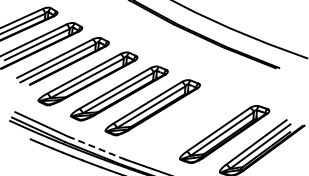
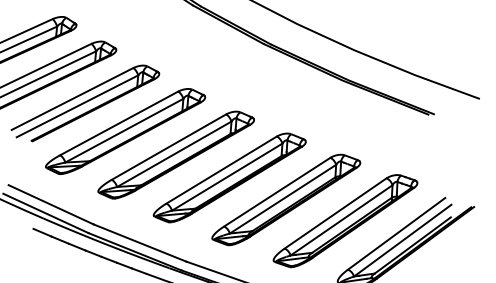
part: (187, 121) -> (285, 200), added
line: (97, 148) -> (140, 243), dashed -> solid

